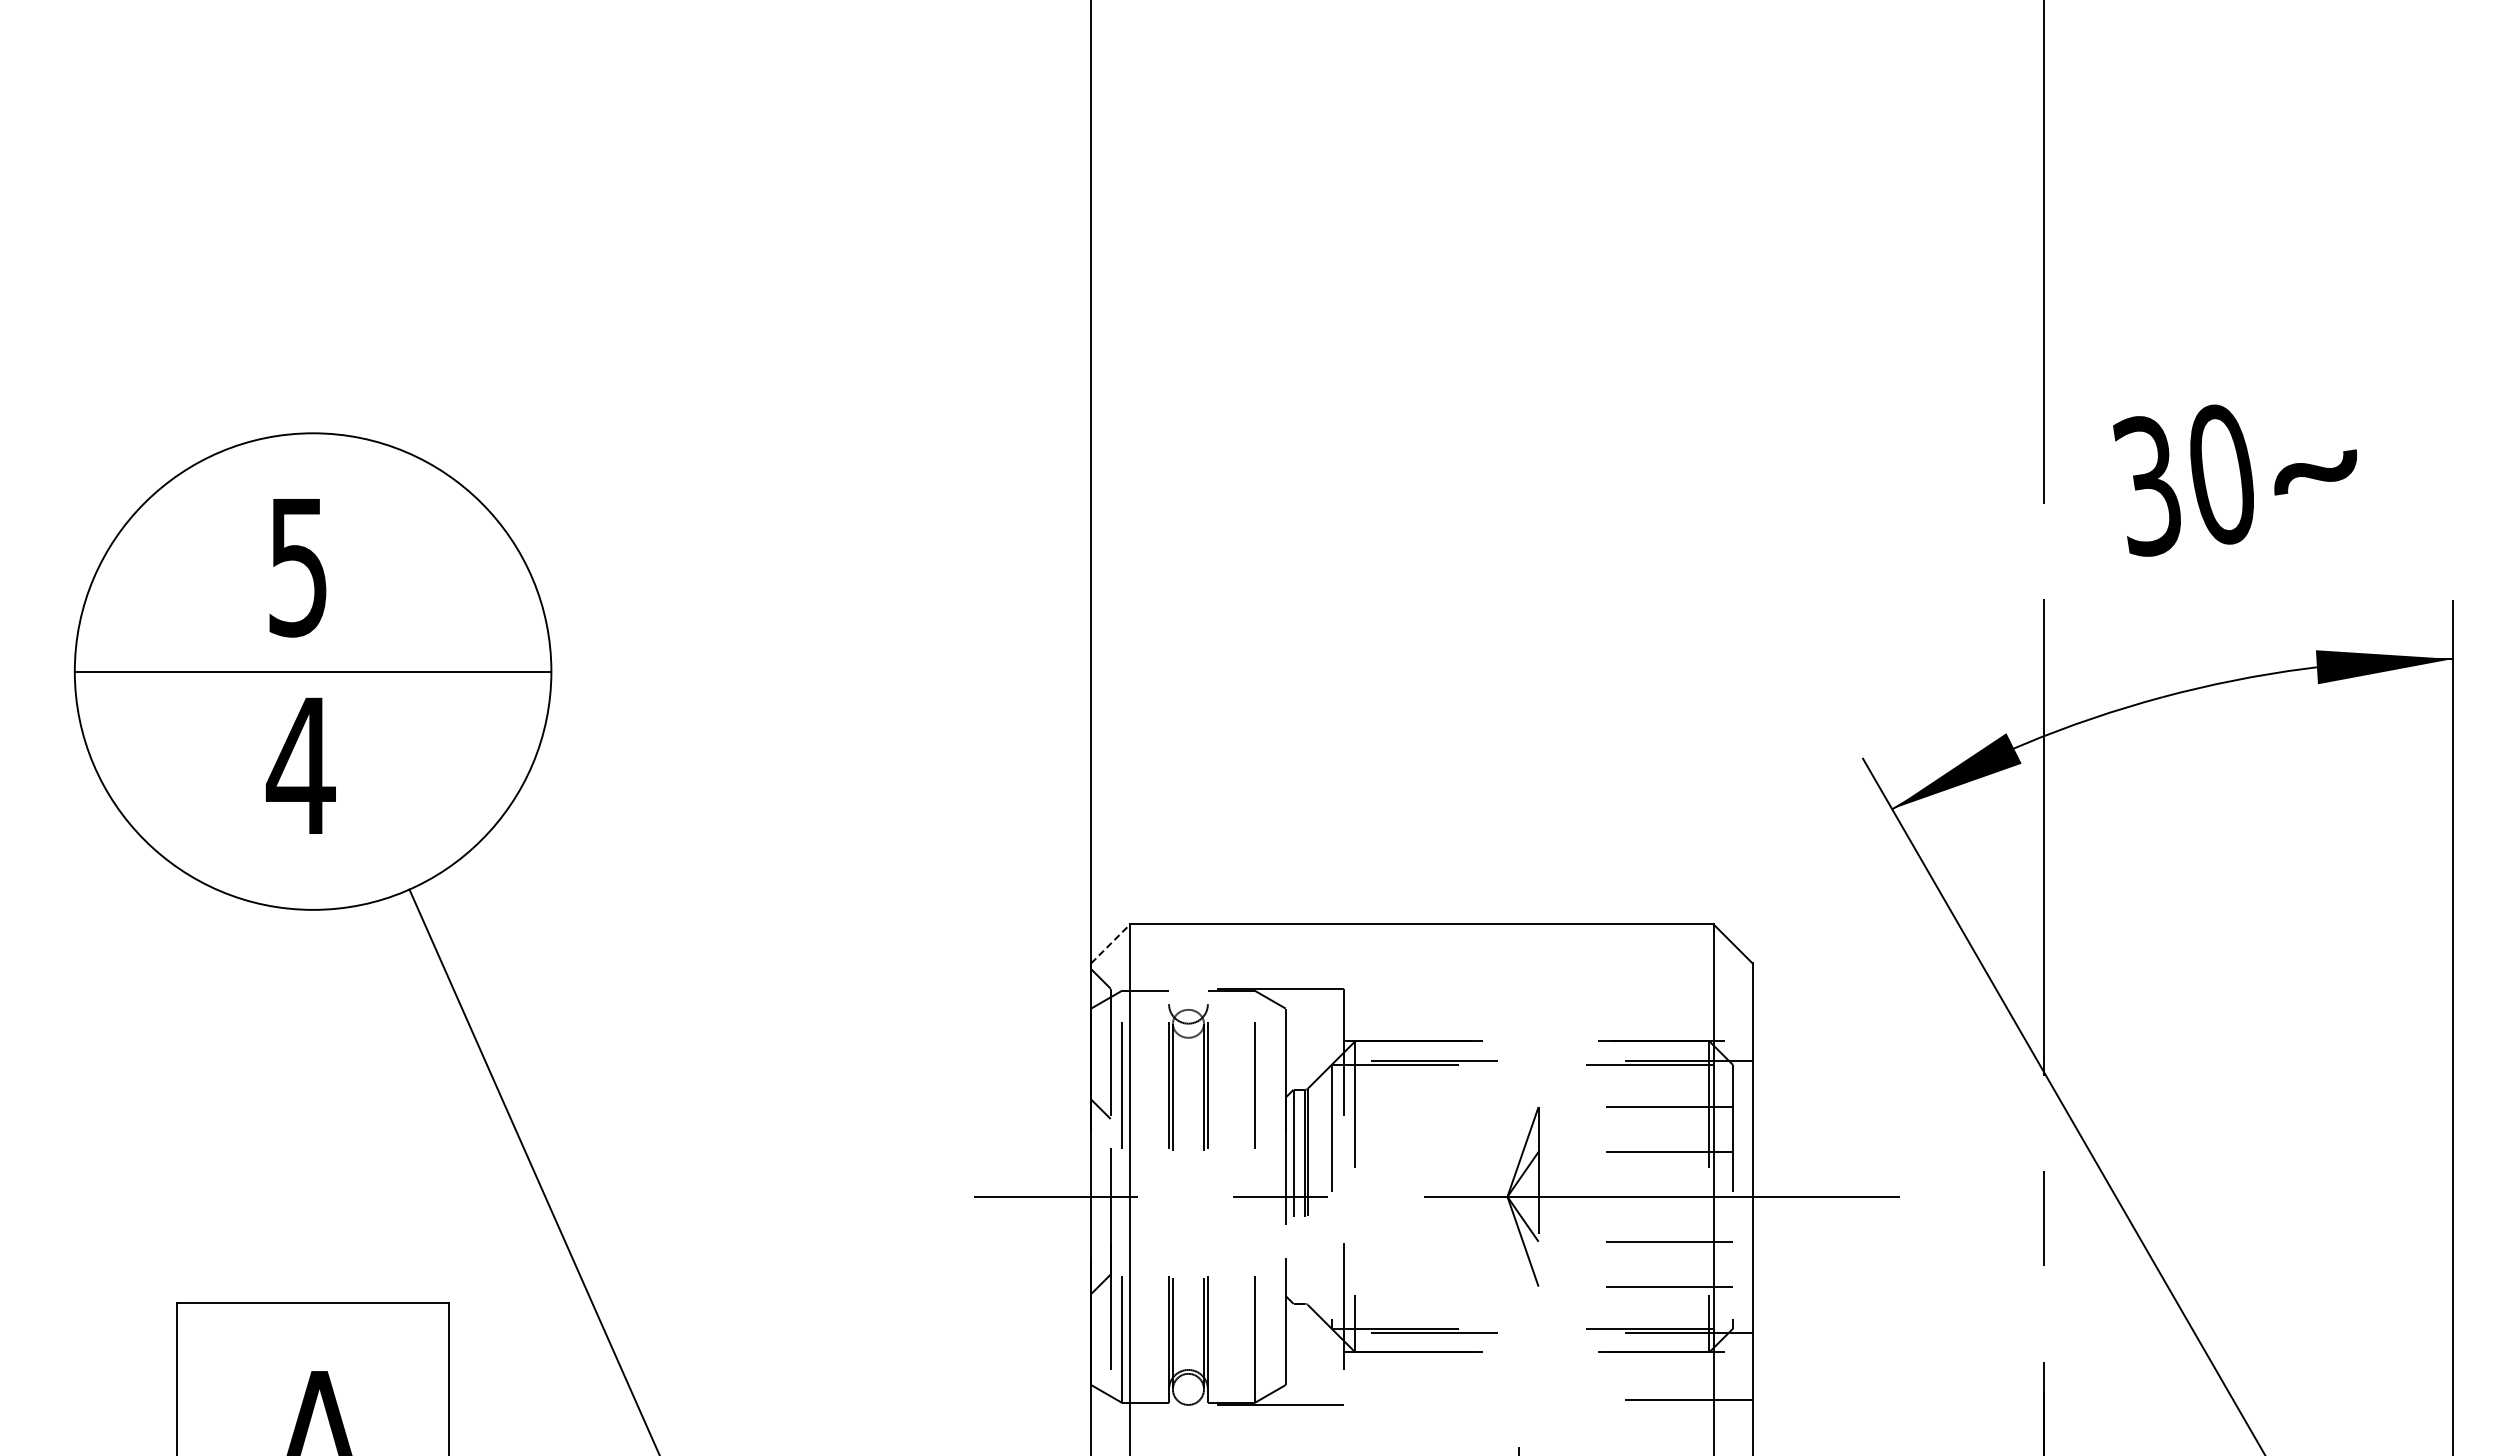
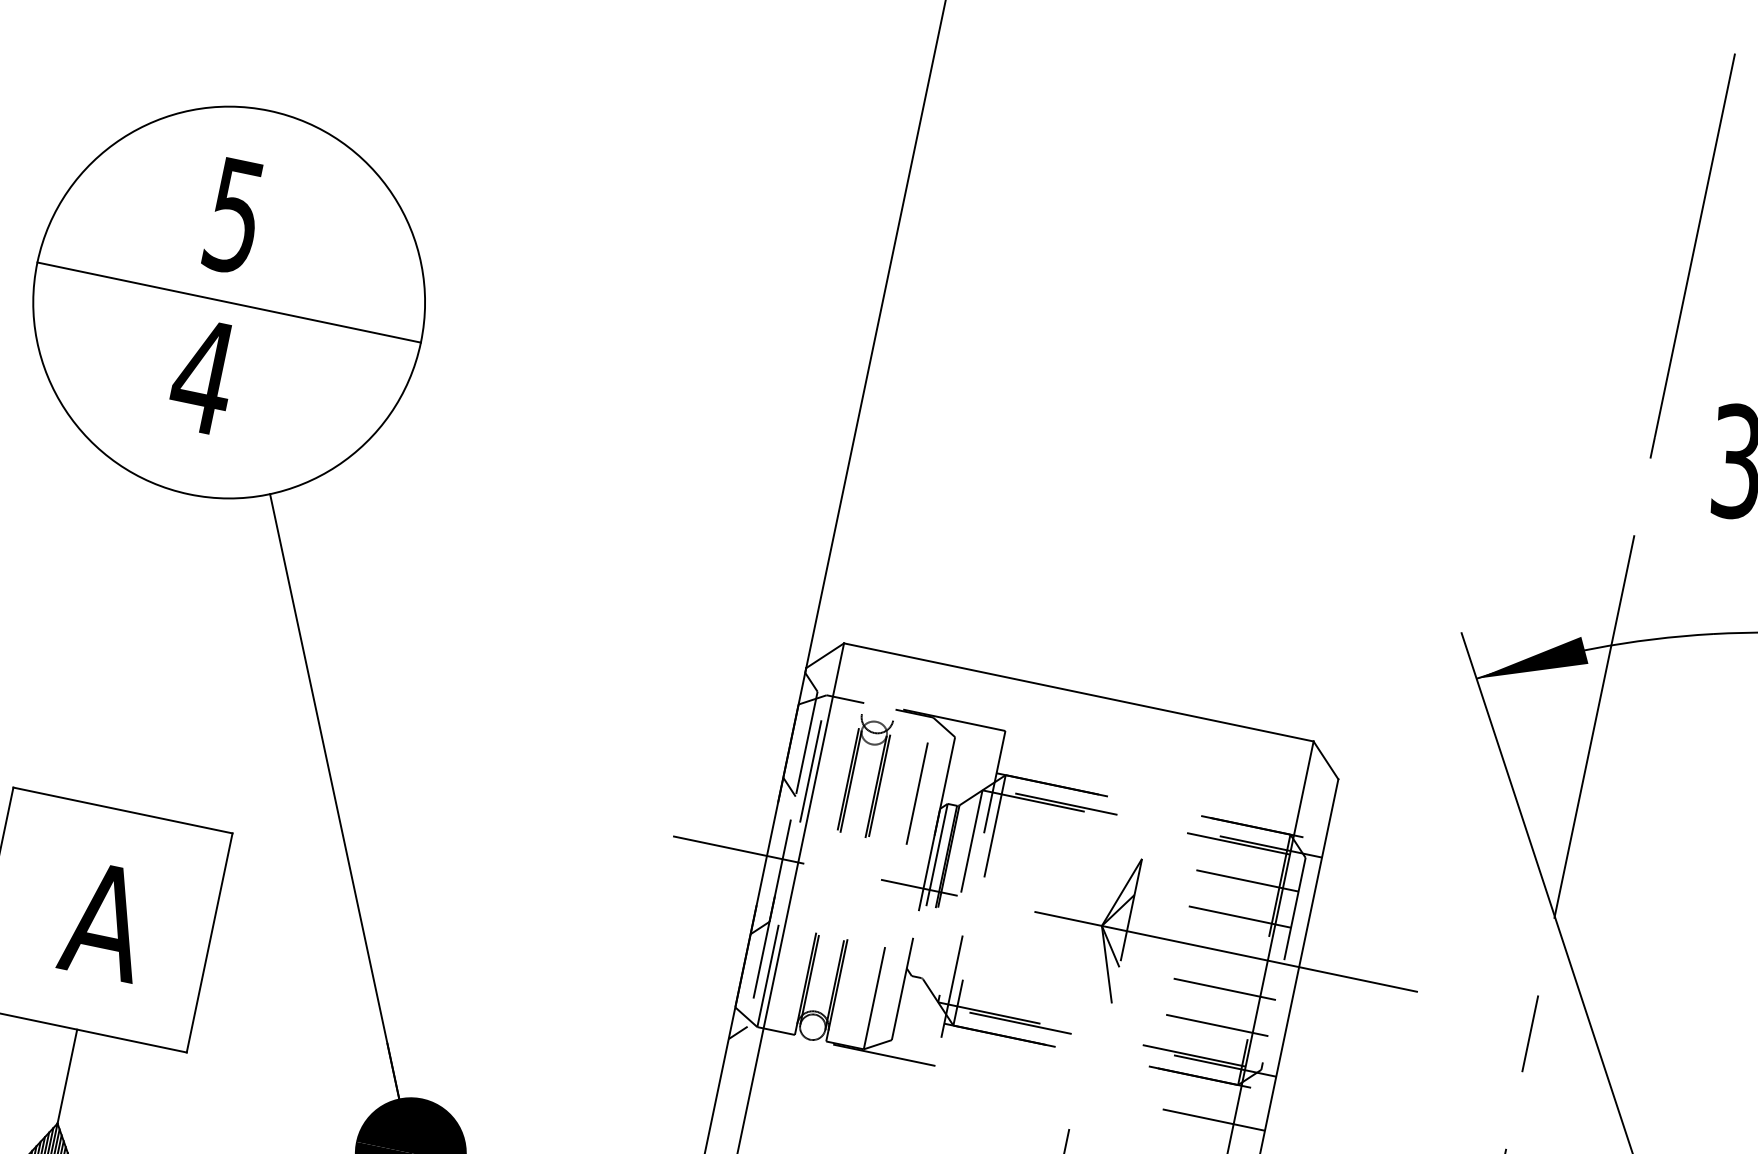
line: (1110, 943) -> (825, 655), dashed -> solid
line: (1100, 1414) -> (737, 1032), added

